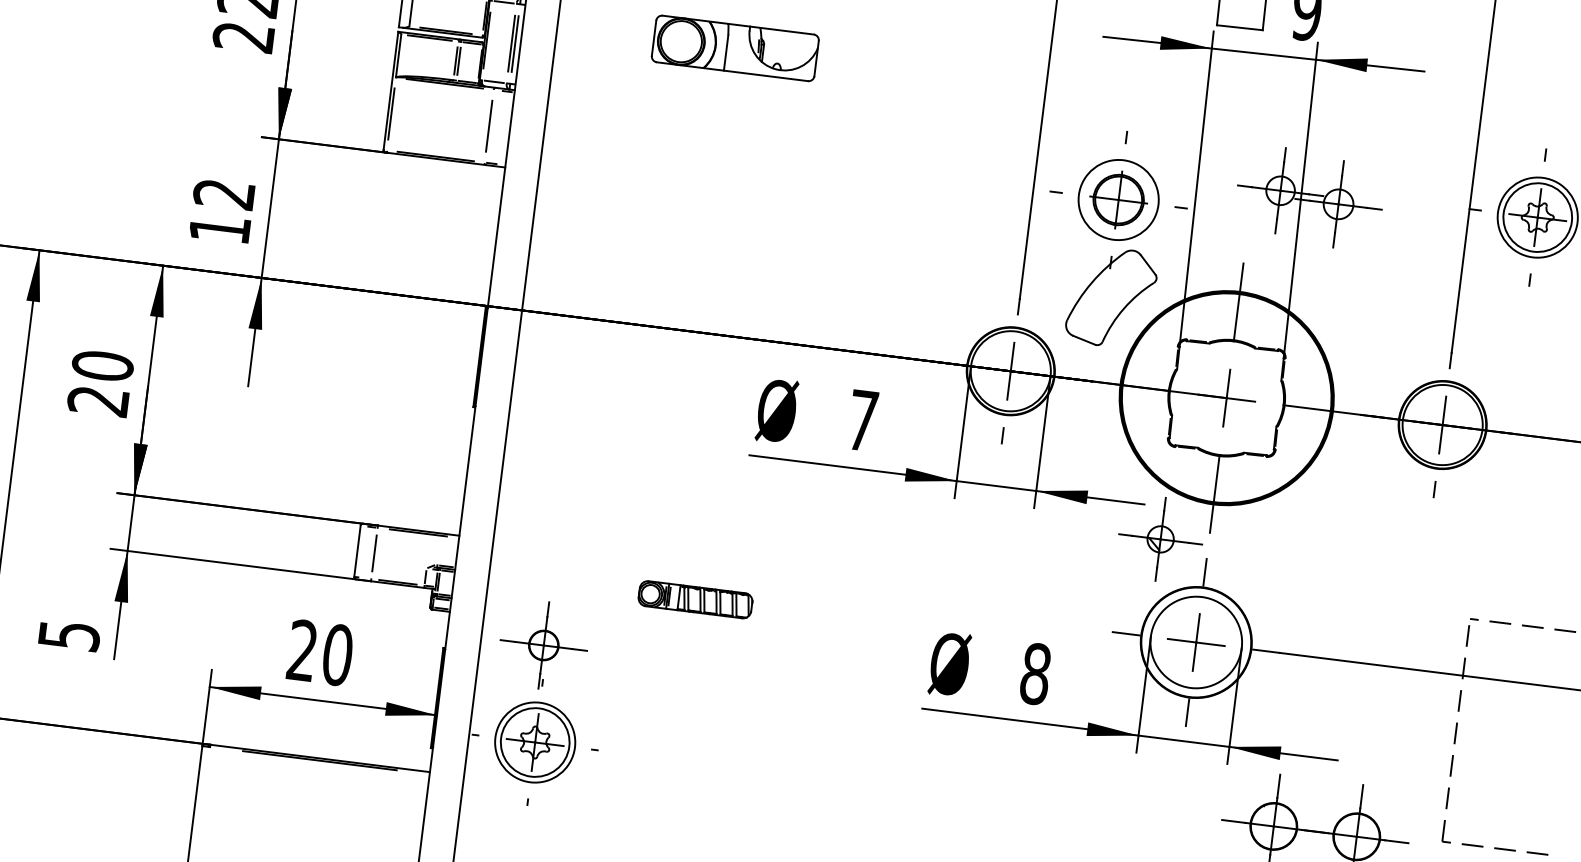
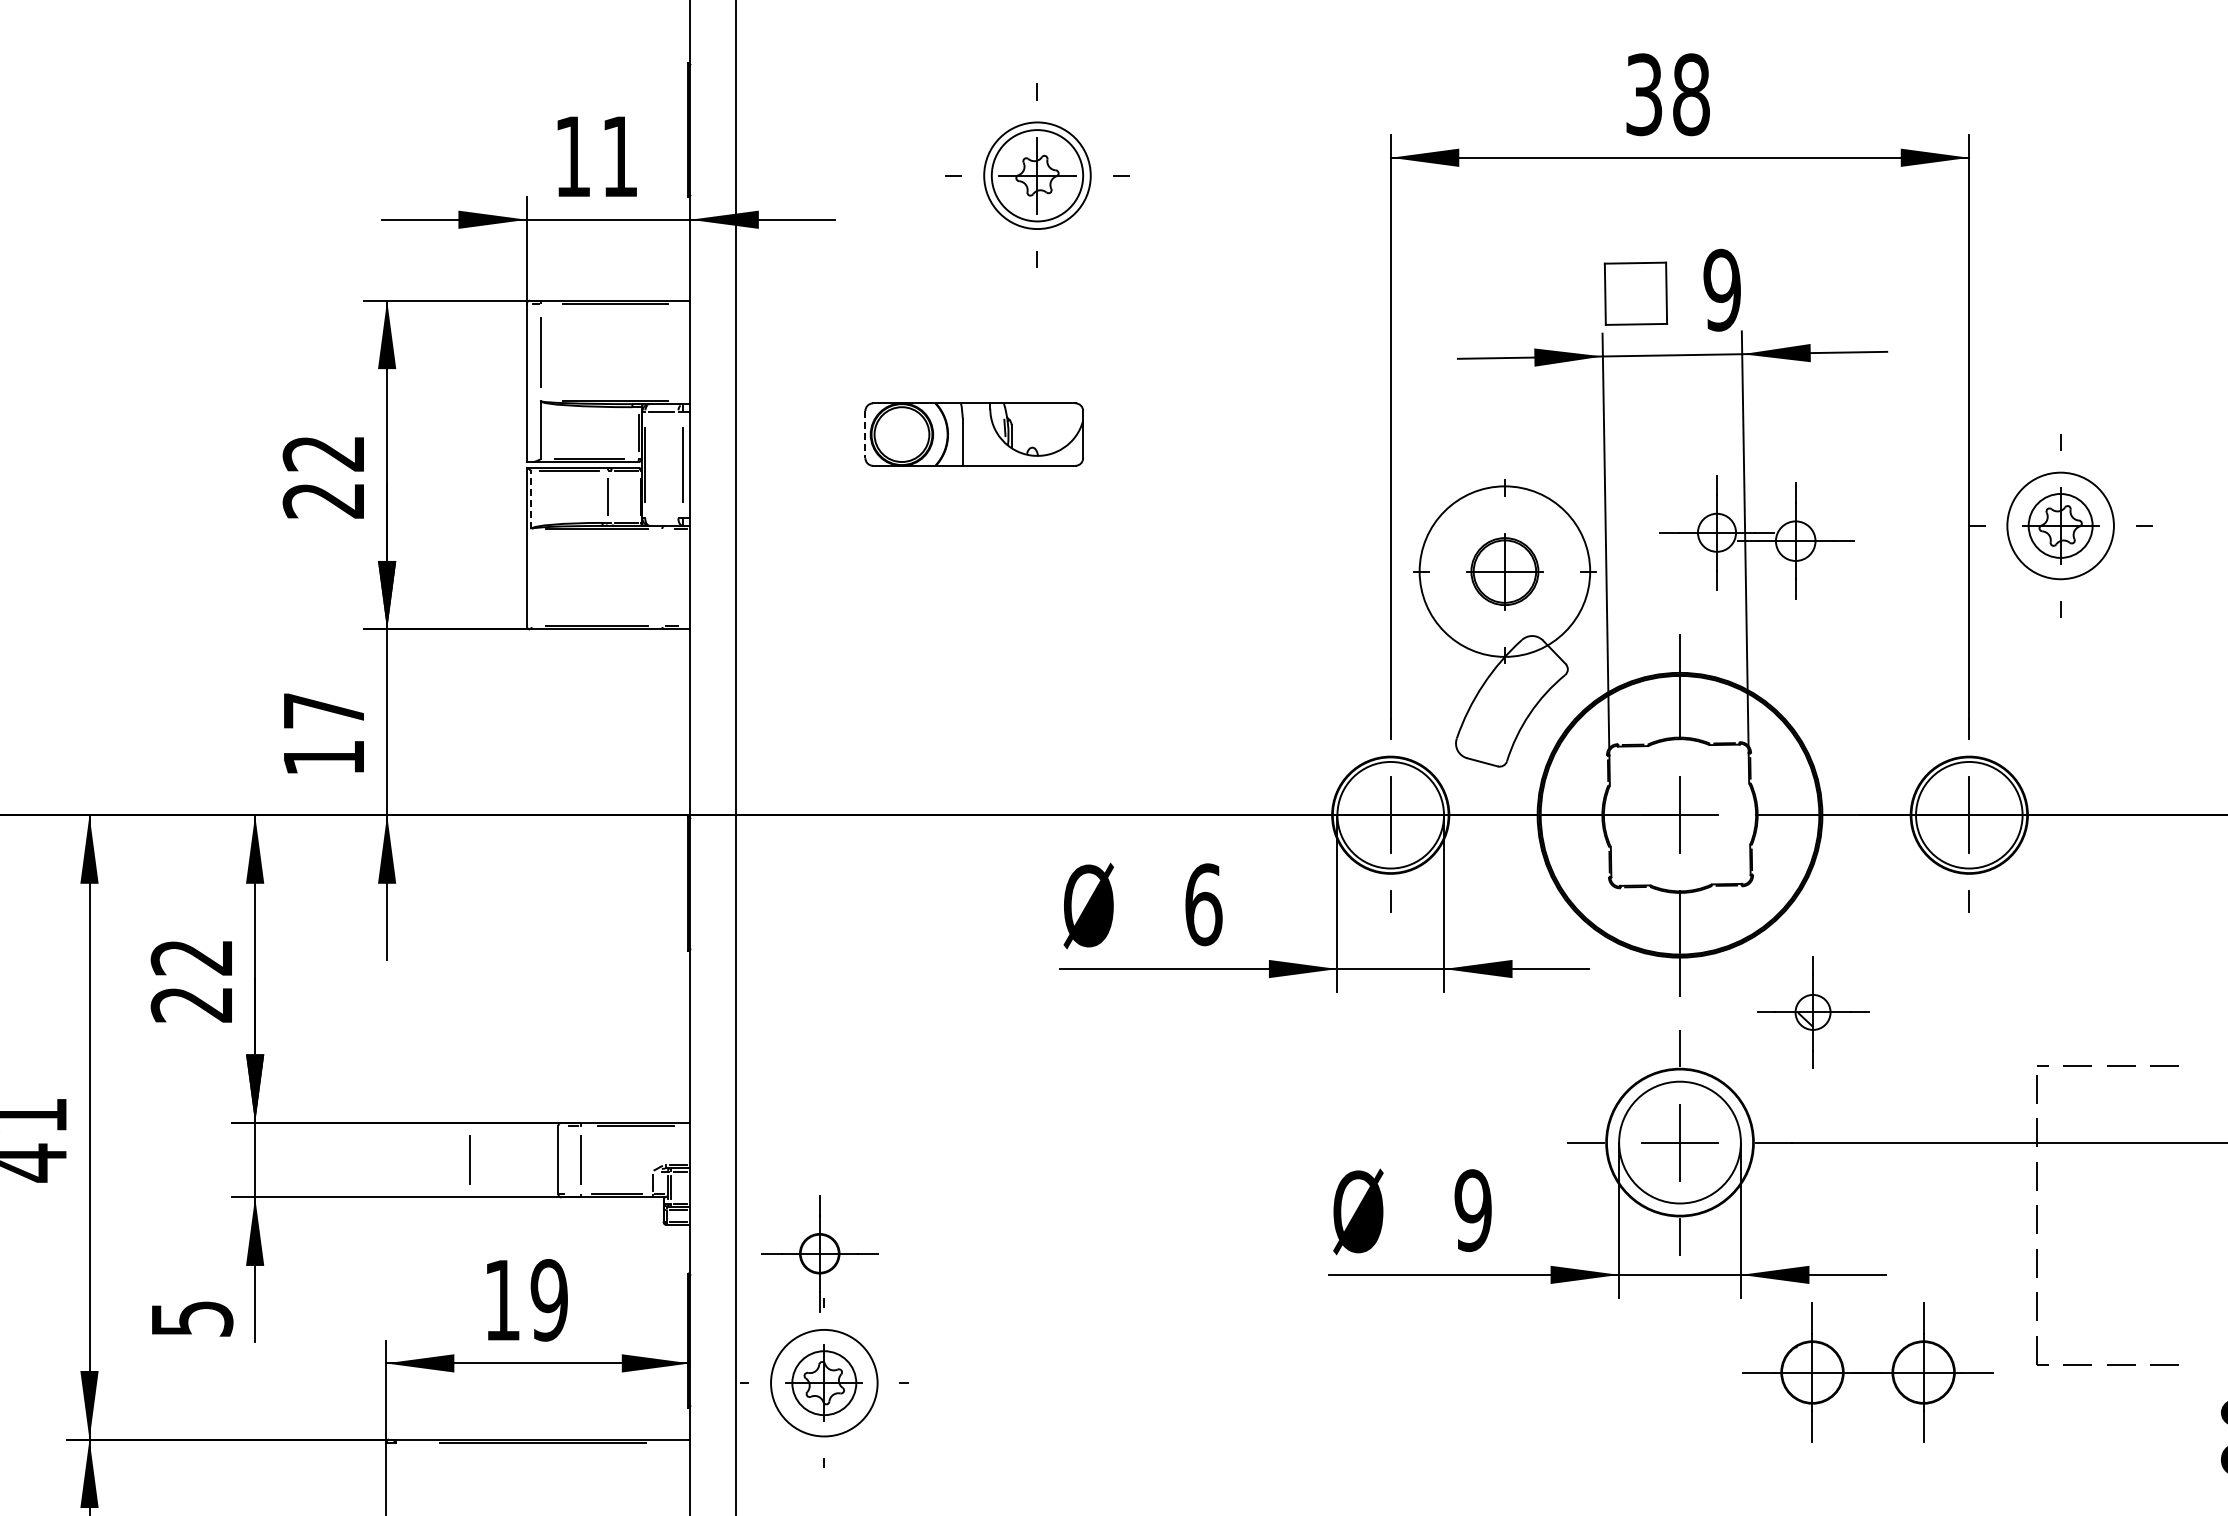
line: (654, 38) -> (865, 434), solid -> dashed
line: (511, 43) -> (678, 464), removed
line: (398, 55) -> (531, 499), solid -> dashed
line: (458, 60) -> (611, 496), removed
line: (494, 81) -> (661, 518), removed
line: (391, 113) -> (531, 577), removed
line: (489, 126) -> (662, 577), removed
text: (223, 193) -> (322, 710), 12 -> 17
circle: (1118, 199) -> (1504, 571), size x1.6
circle: (1537, 217) -> (2060, 525), size x0.7
text: (102, 365) -> (191, 957), 20 -> 22
text: (862, 420) -> (1203, 904), 7 -> 6
part: (1160, 539) -> (1813, 1012), moved
line: (291, 542) -> (469, 1159), added
part: (695, 599) -> (1012, 1168), removed
text: (320, 653) -> (526, 1300), 20 -> 19
text: (1035, 673) -> (1472, 1210), 8 -> 9
circle: (535, 742) -> (824, 1382), size x0.7

